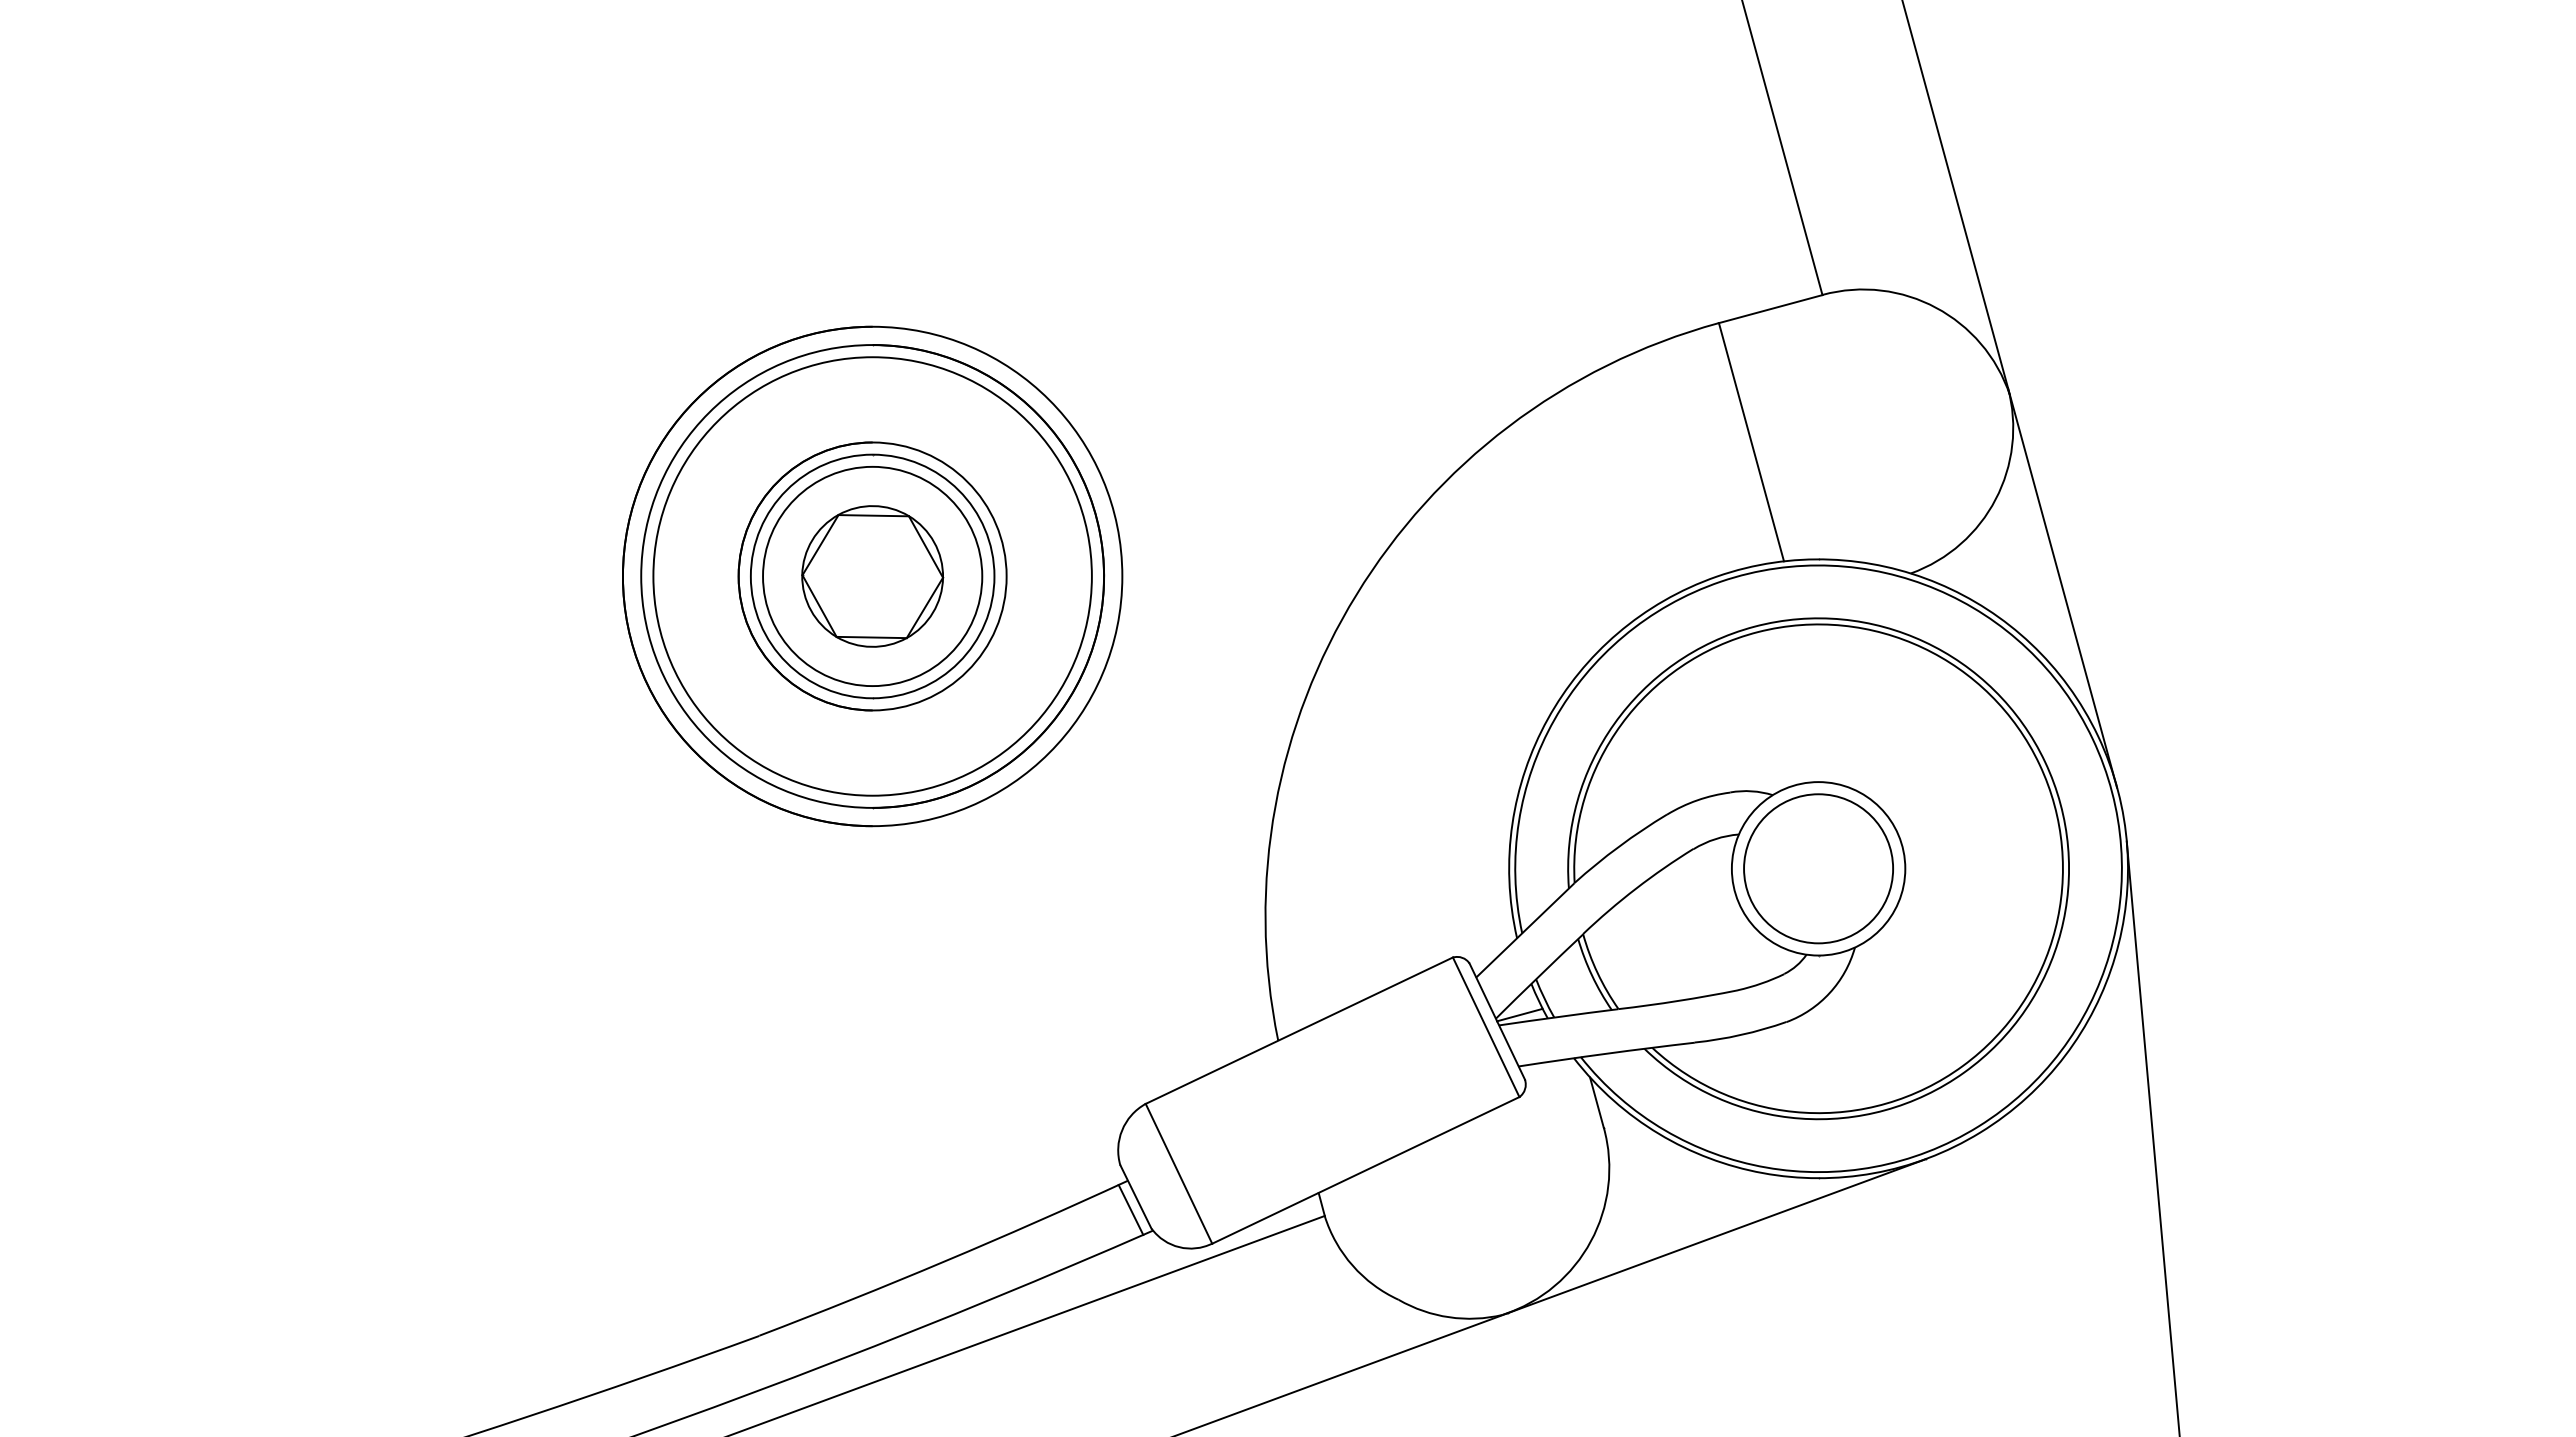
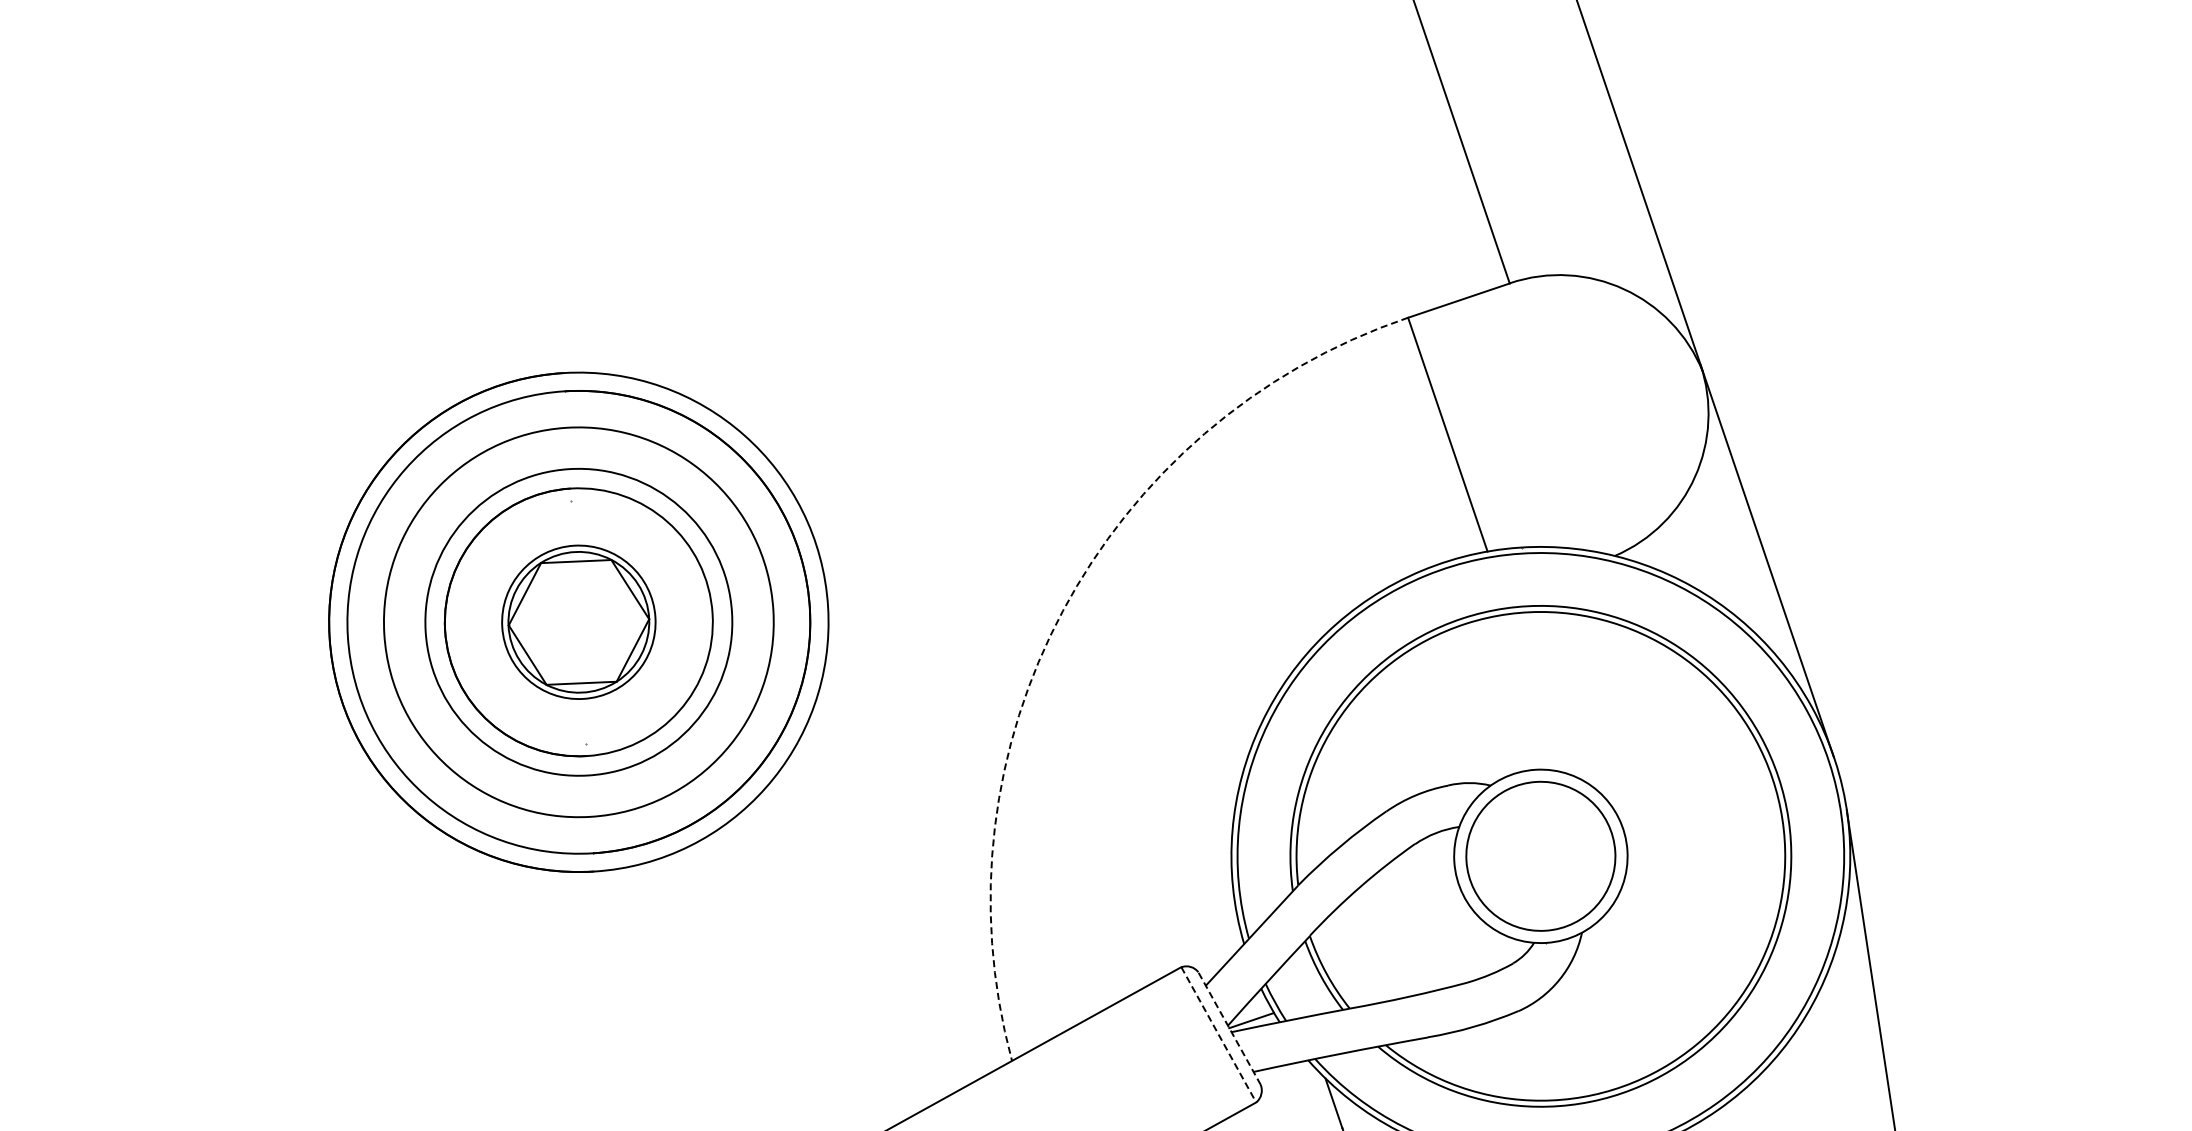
circle: (872, 576) -> (578, 622), size x0.7
circle: (872, 576) -> (578, 622), size x0.7
circle: (872, 576) -> (578, 622), size x1.6
arc: (1356, 594) -> (1062, 610), solid -> dashed
line: (1497, 1021) -> (1229, 1028), solid -> dashed
line: (1486, 1027) -> (1219, 1035), solid -> dashed

